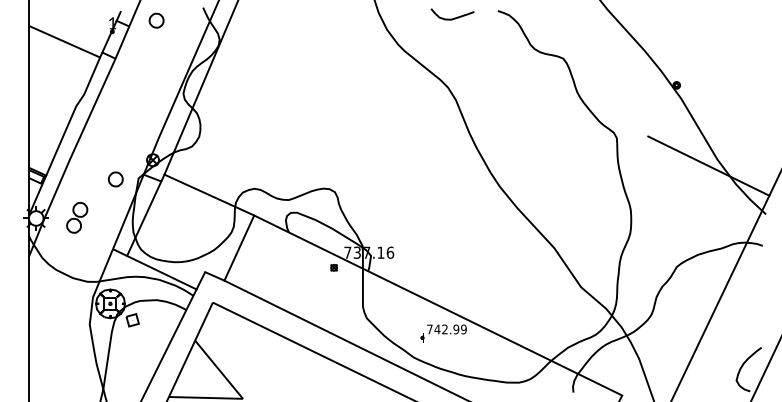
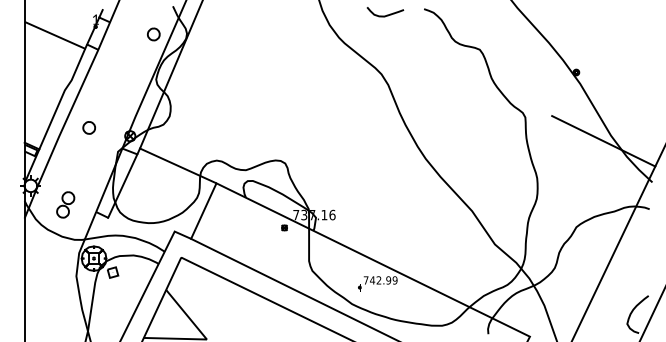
part: (156, 20) -> (153, 34), moved
part: (115, 179) -> (88, 127), moved
part: (77, 217) -> (65, 204), moved
line: (161, 272) -> (137, 231), removed

